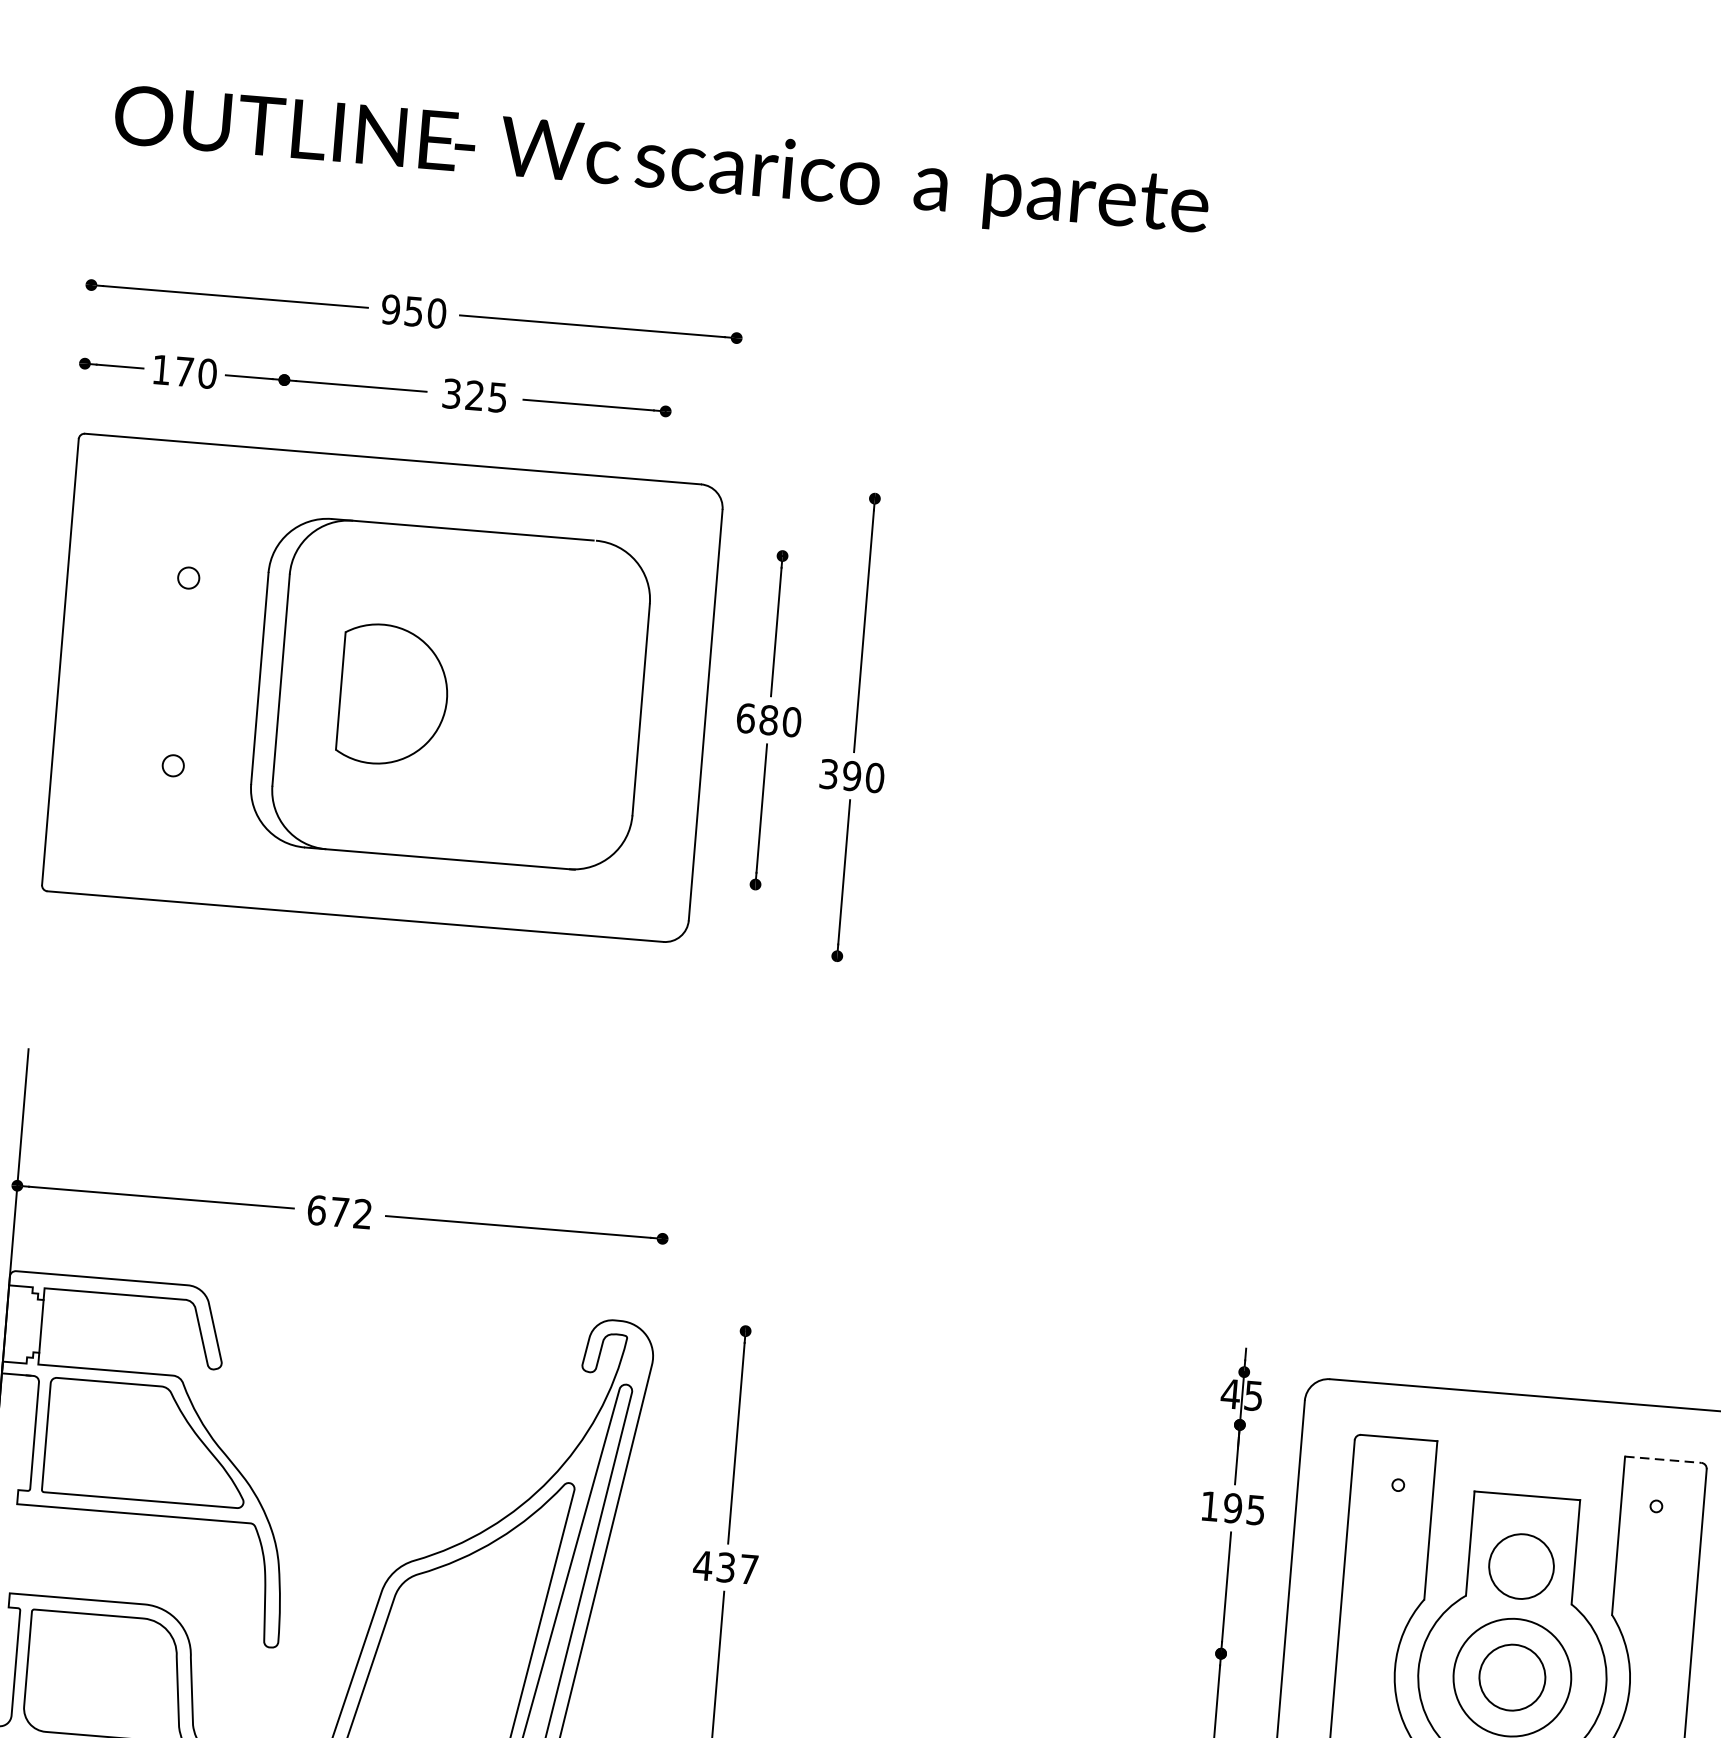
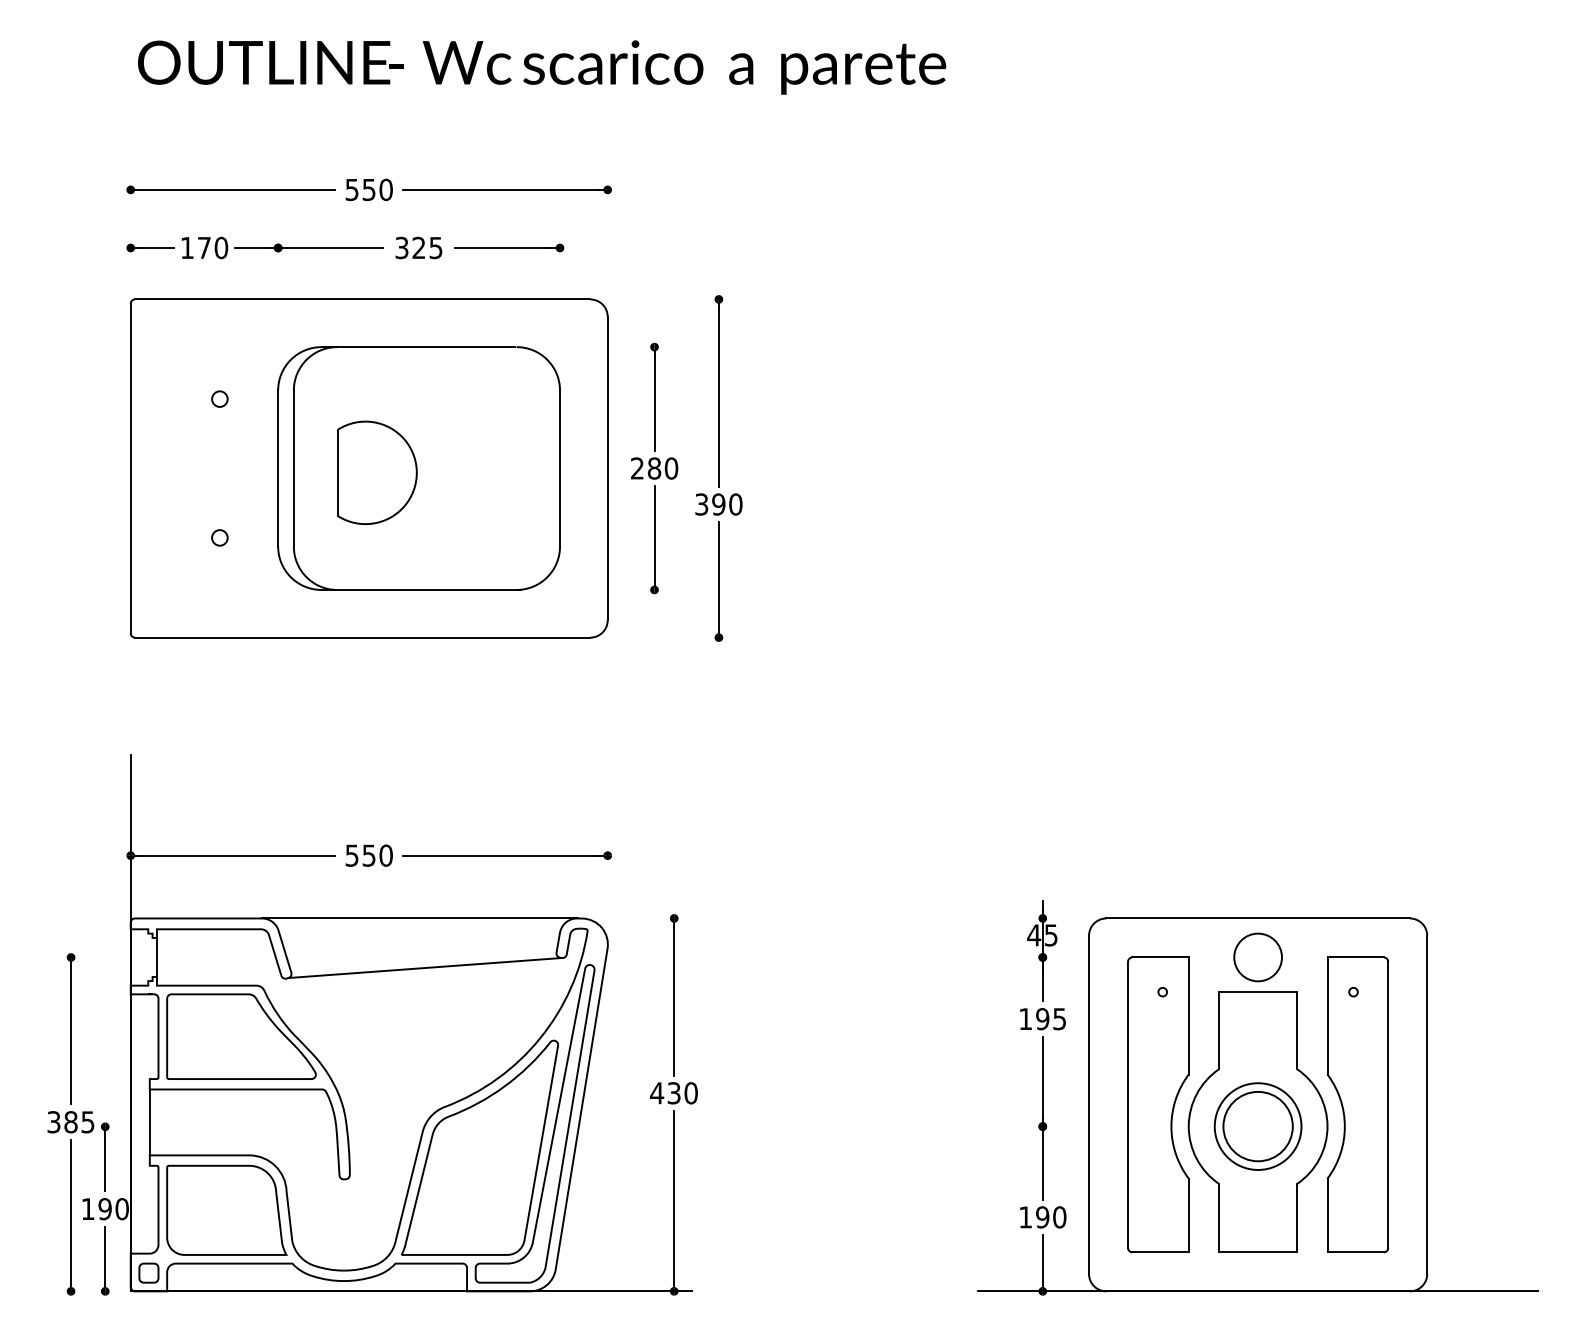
text: (390, 309) -> (351, 189), 950 -> 550
text: (745, 718) -> (637, 468), 680 -> 280
text: (339, 1211) -> (368, 855), 672 -> 550
line: (402, 1302) -> (420, 918), added
line: (402, 1371) -> (424, 968), added
line: (1664, 1459) -> (1356, 957), dashed -> solid
line: (13, 1548) -> (149, 1122), added
circle: (1520, 1566) -> (1257, 957), moved
text: (748, 1569) -> (690, 1093), 437 -> 430
circle: (1511, 1677) -> (1257, 1126), size x1.43

